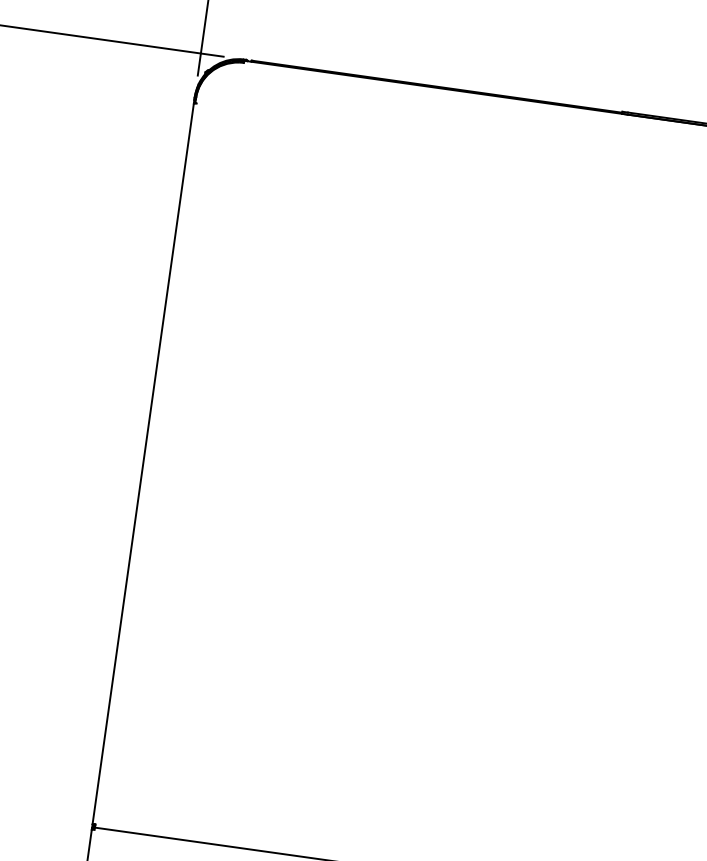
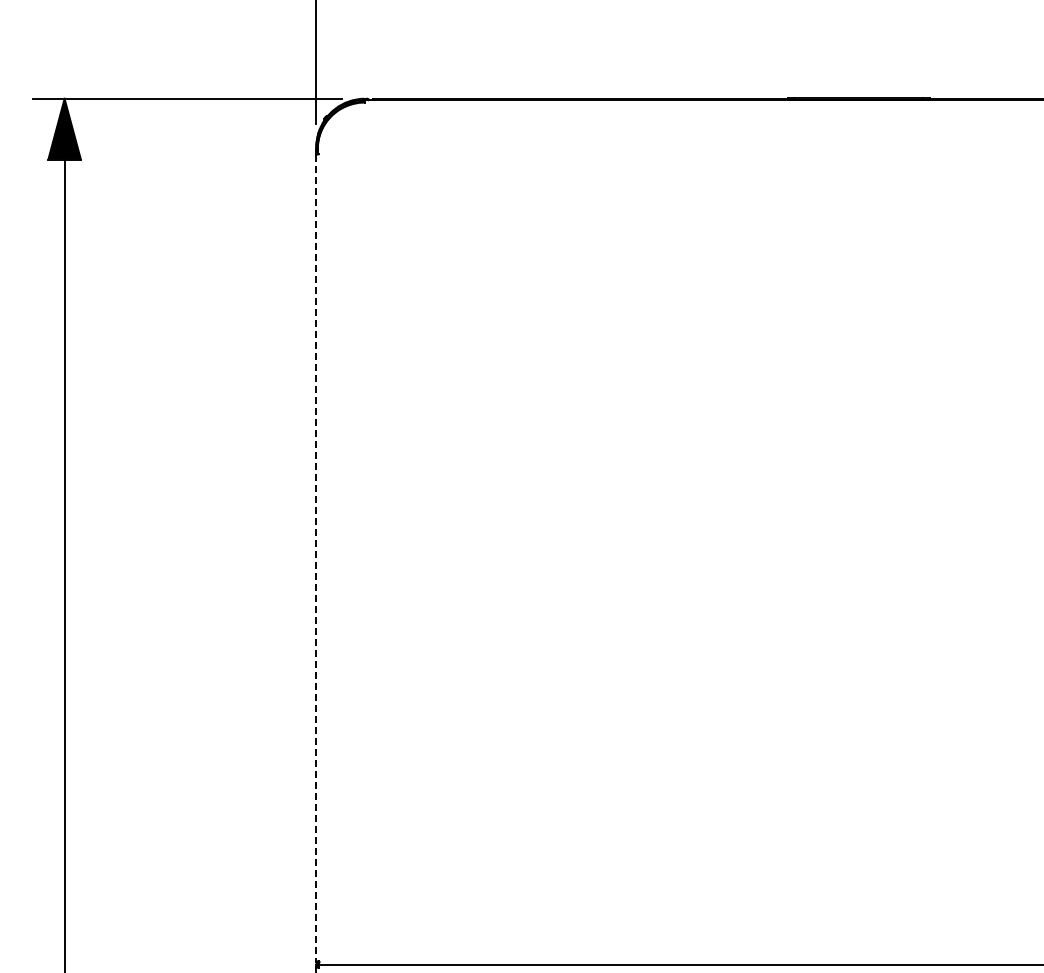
line: (143, 464) -> (316, 558), solid -> dashed

